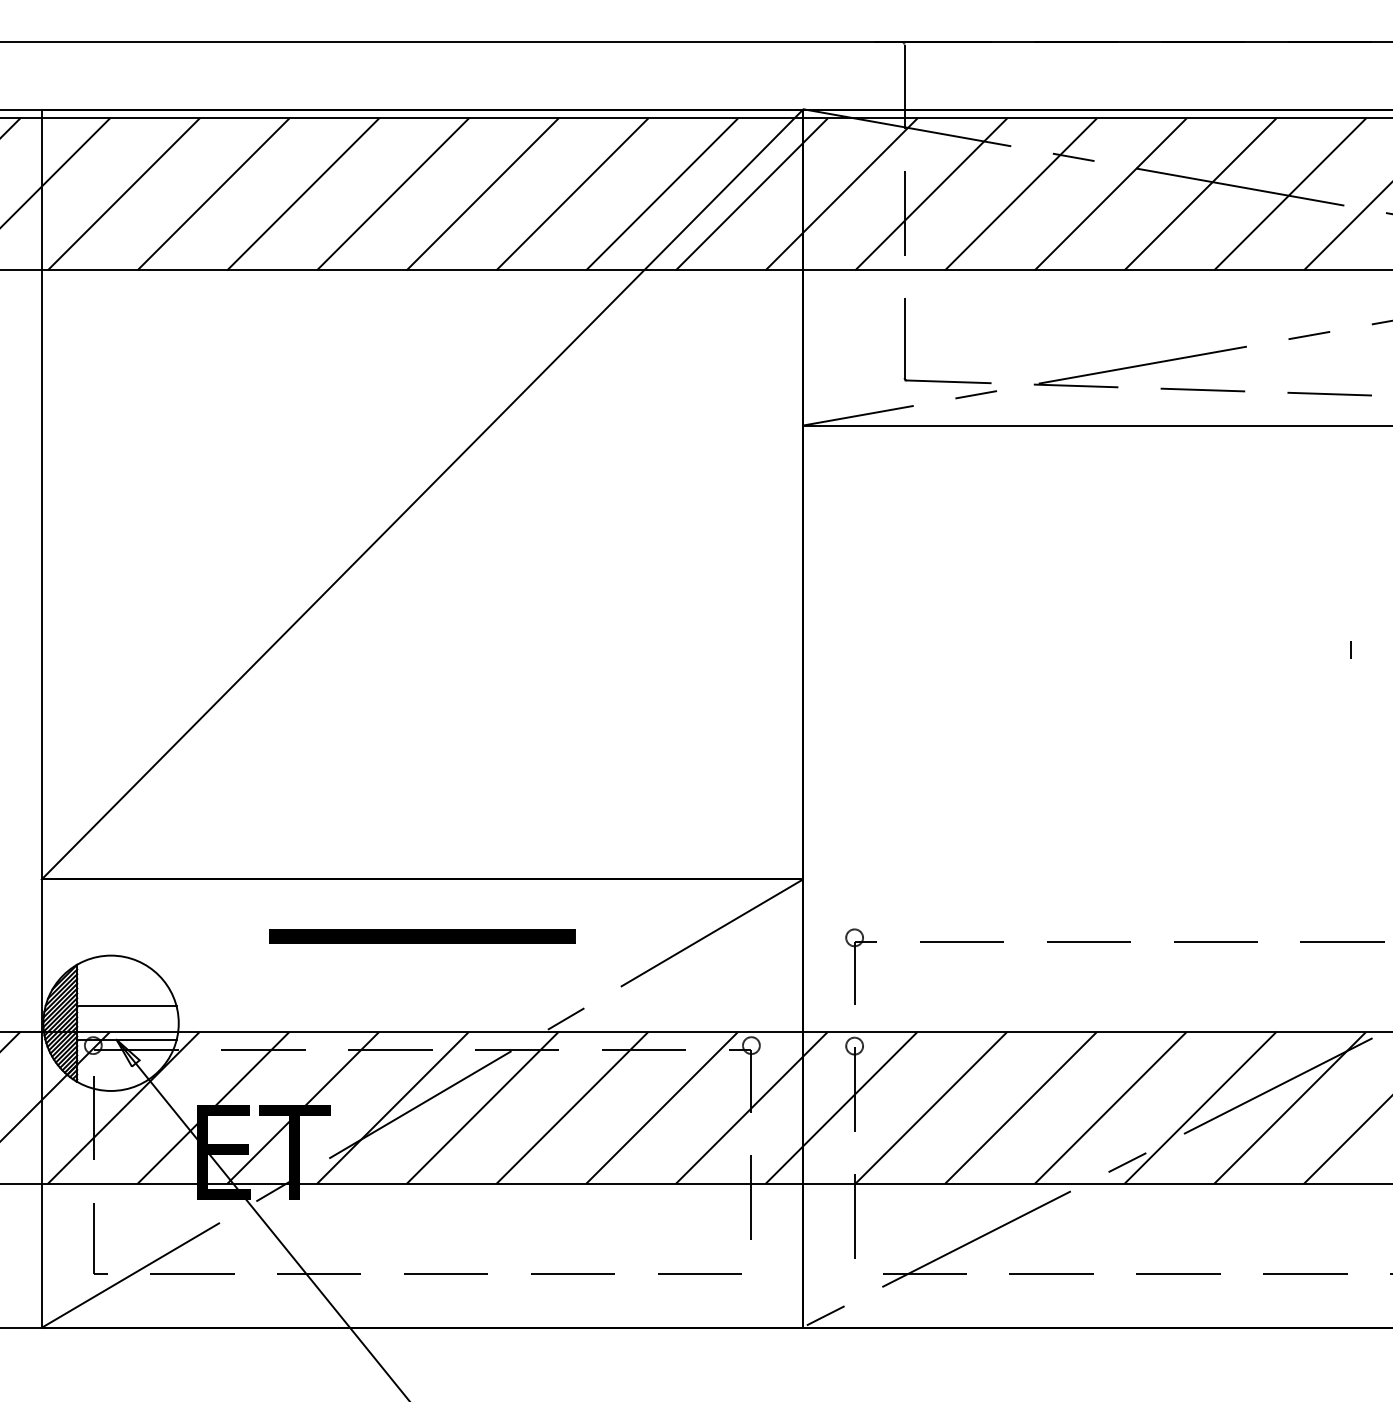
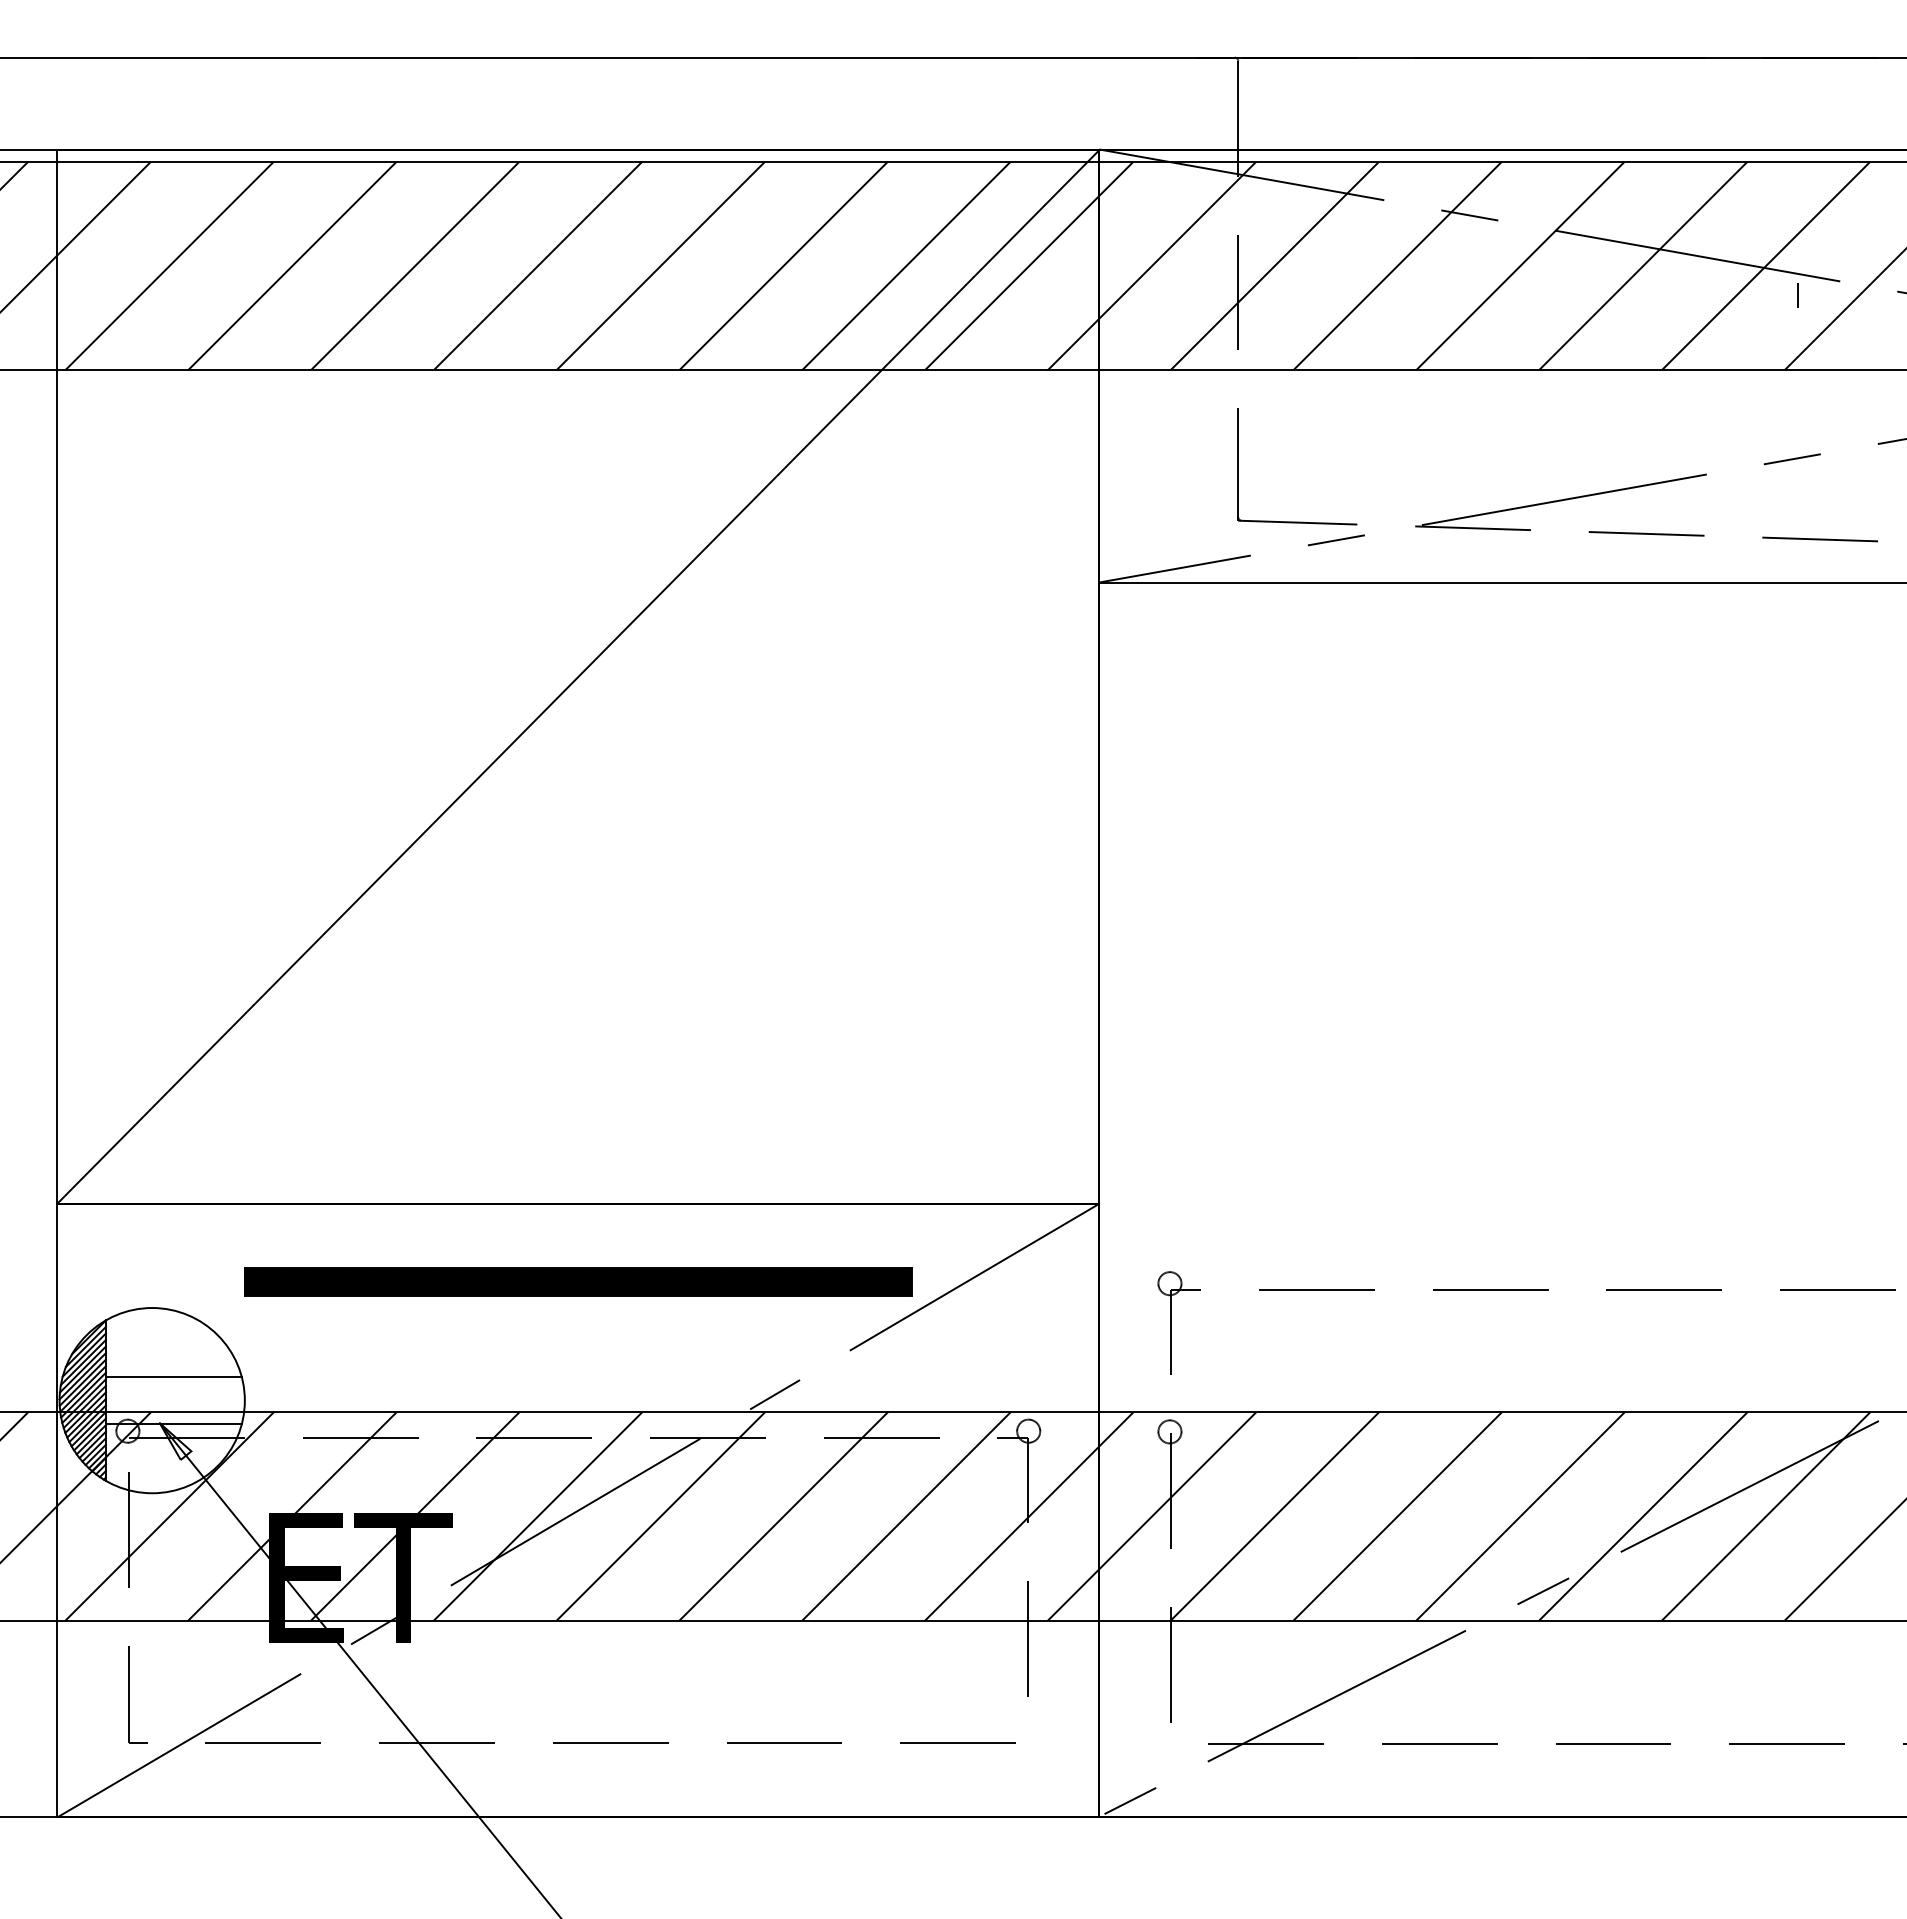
line: (1351, 649) -> (1797, 295), moved
part: (422, 936) -> (578, 1281), size x1.6

